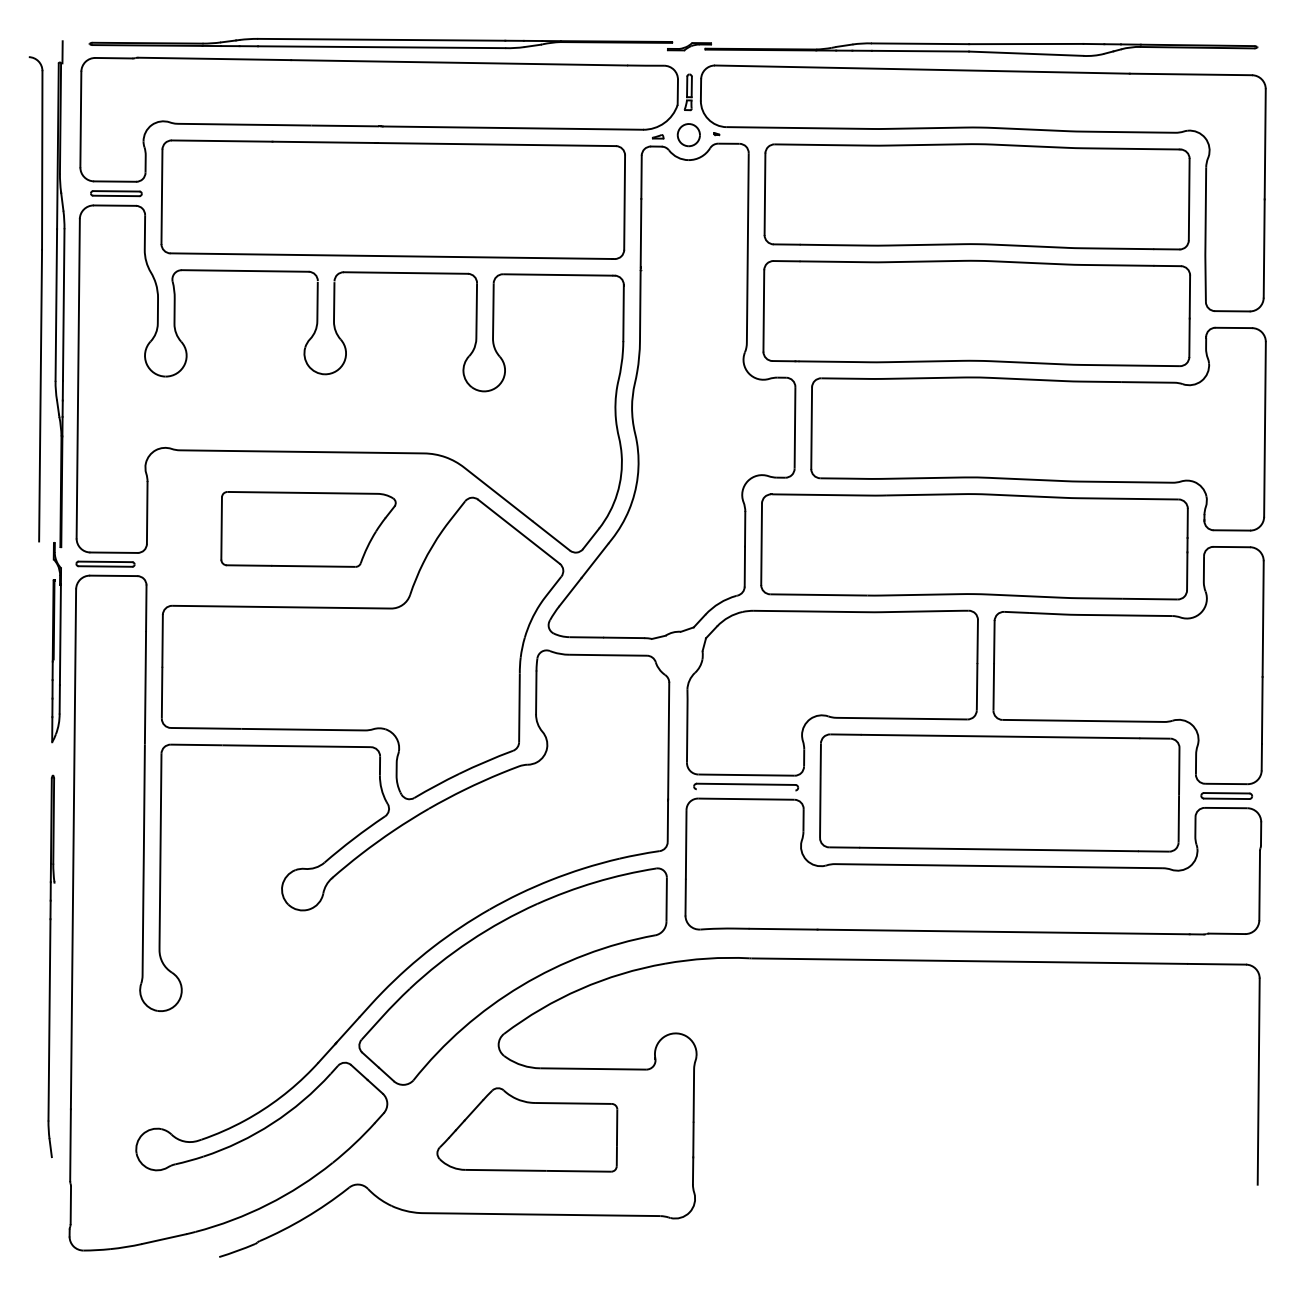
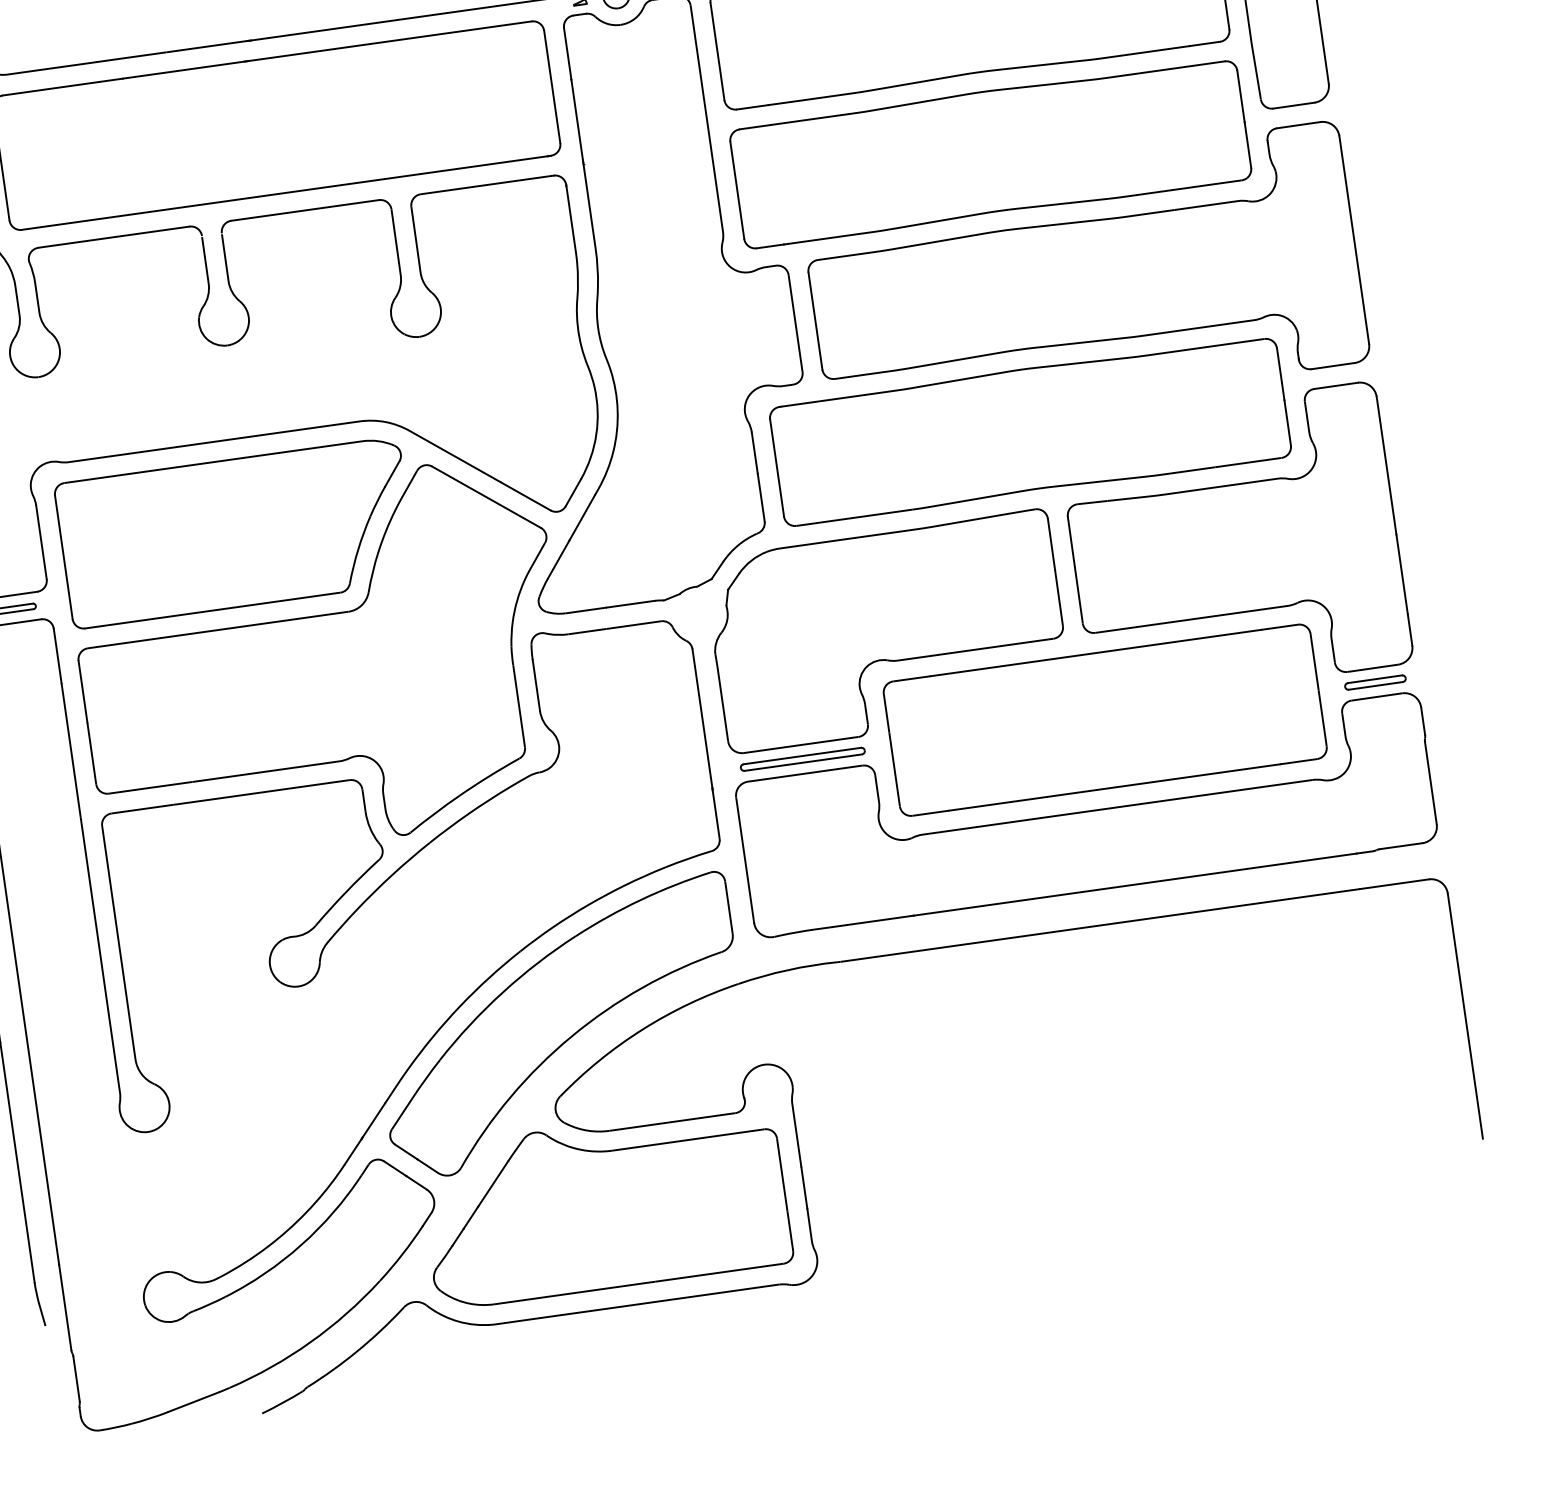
part: (308, 529) -> (236, 532), size x1.67
line: (745, 789) -> (802, 762), added
part: (527, 1129) -> (605, 1205), size x1.67

